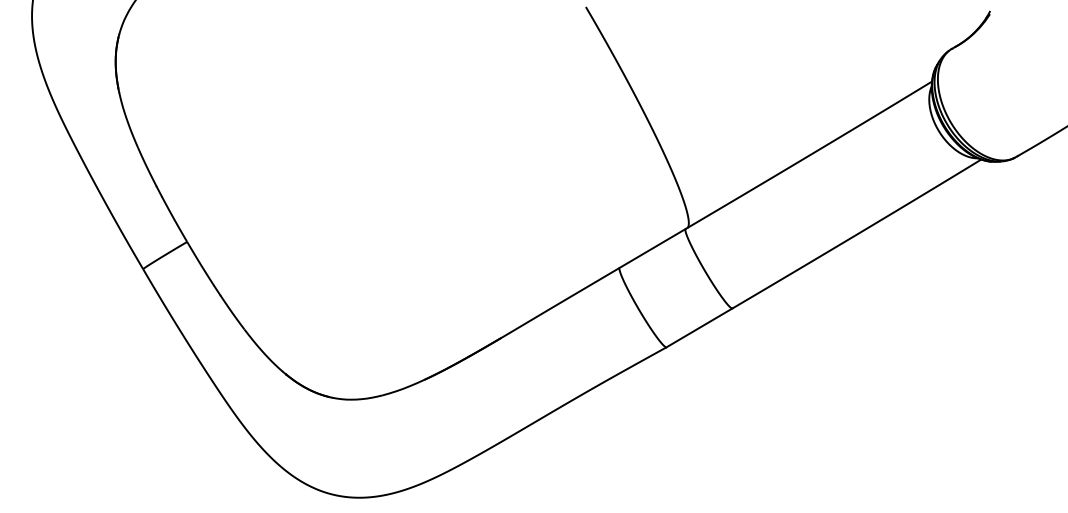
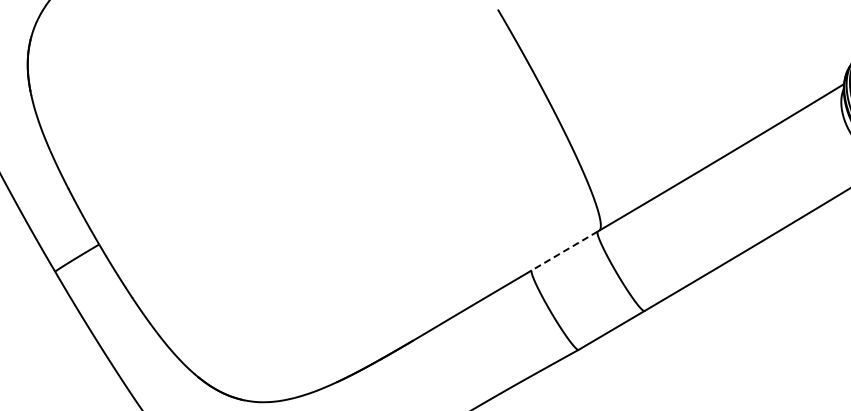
line: (652, 248) -> (564, 251), solid -> dashed

